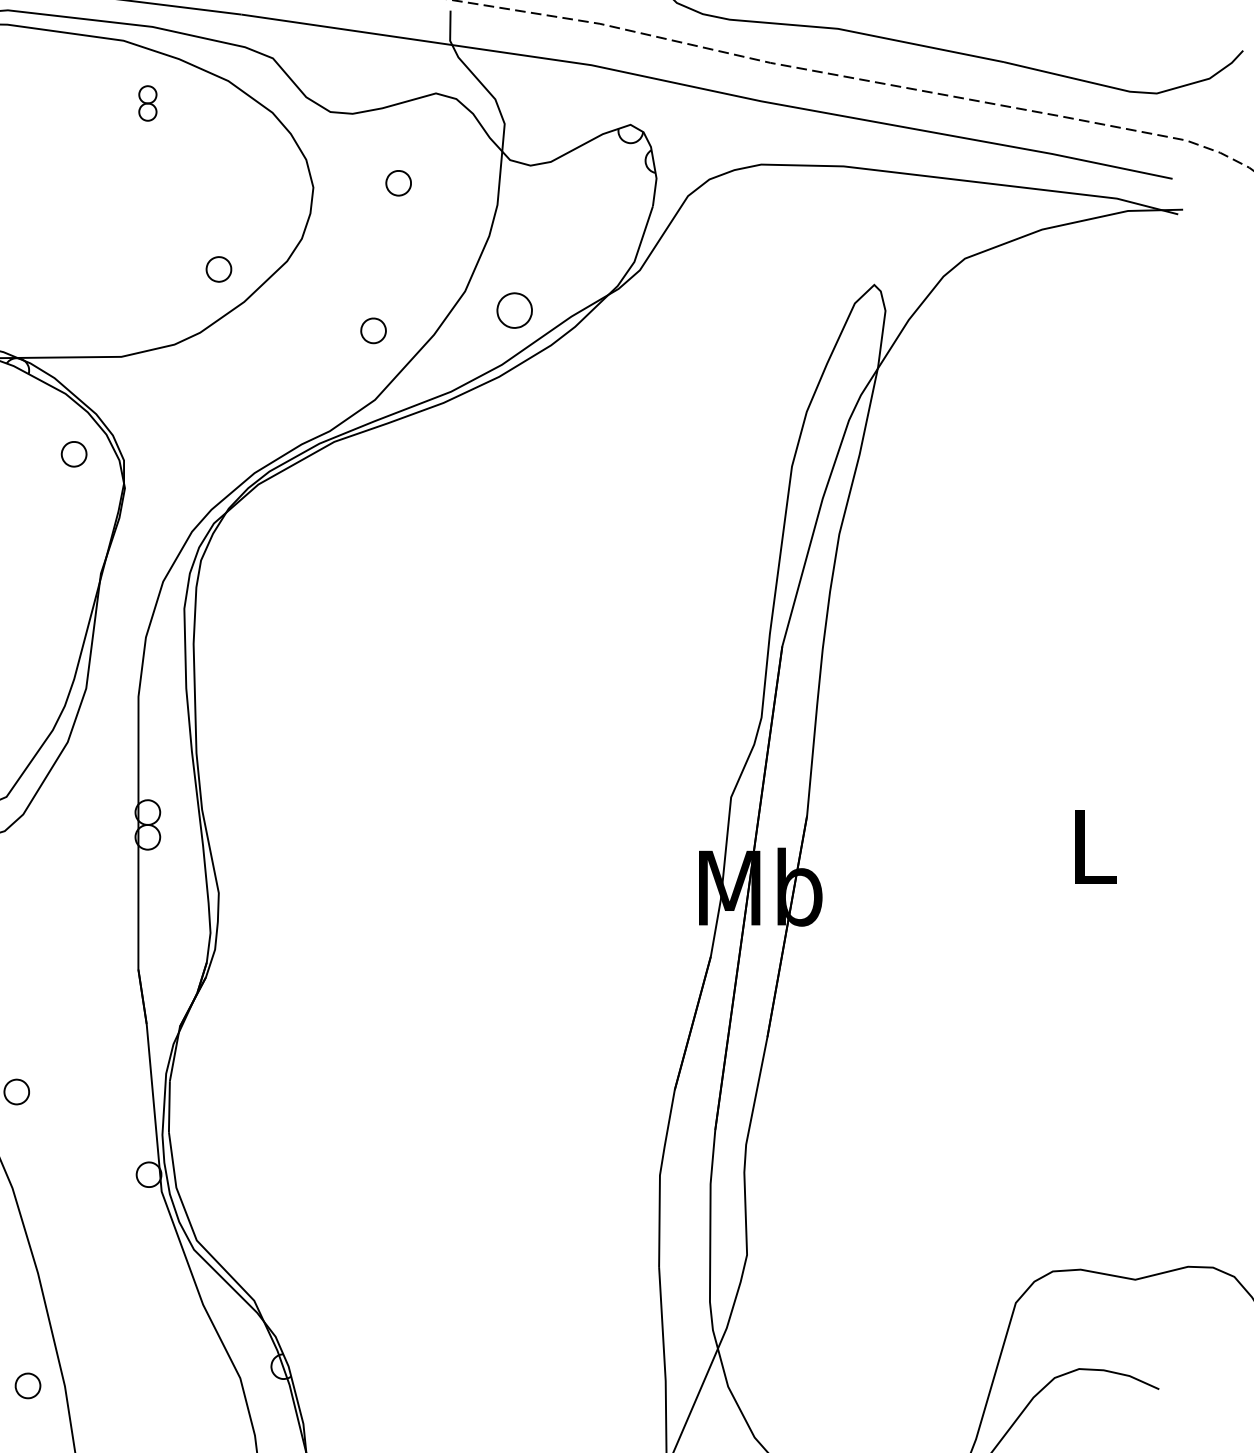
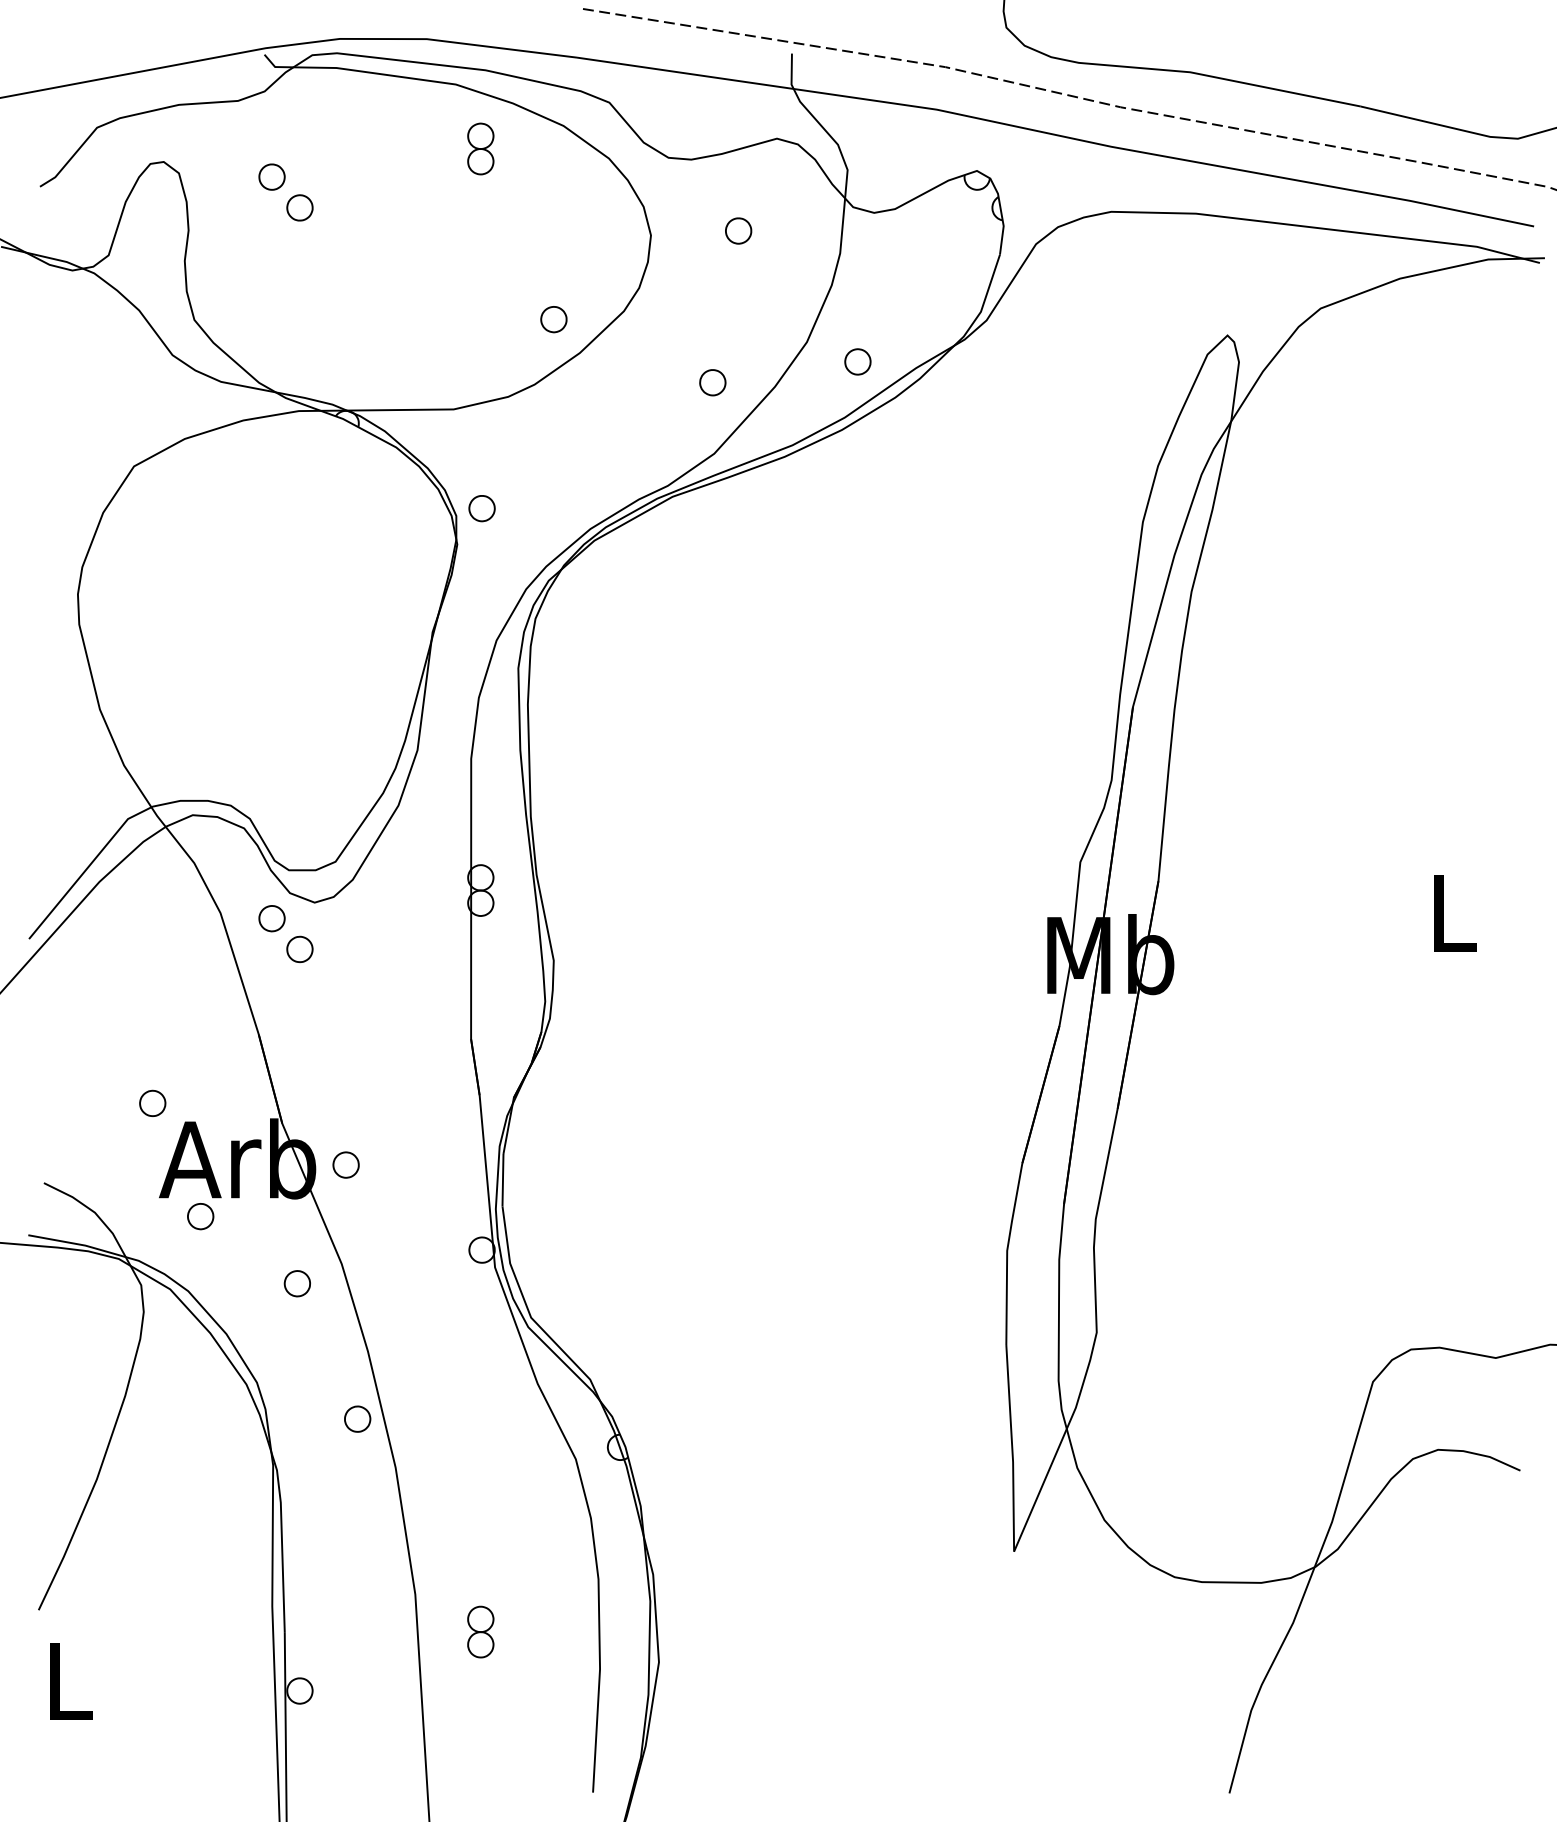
part: (147, 102) -> (480, 148), size x1.43
part: (514, 310) -> (857, 361), size x0.71
part: (73, 454) -> (481, 508), moved
part: (27, 1385) -> (357, 1418), moved

